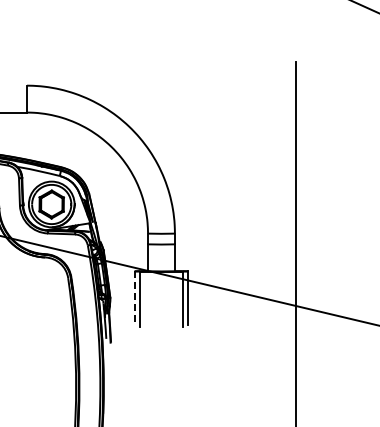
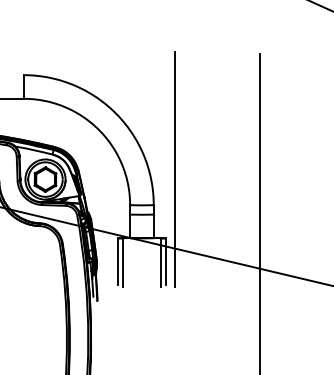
line: (198, 192) -> (174, 169), added
line: (134, 298) -> (118, 262), dashed -> solid

